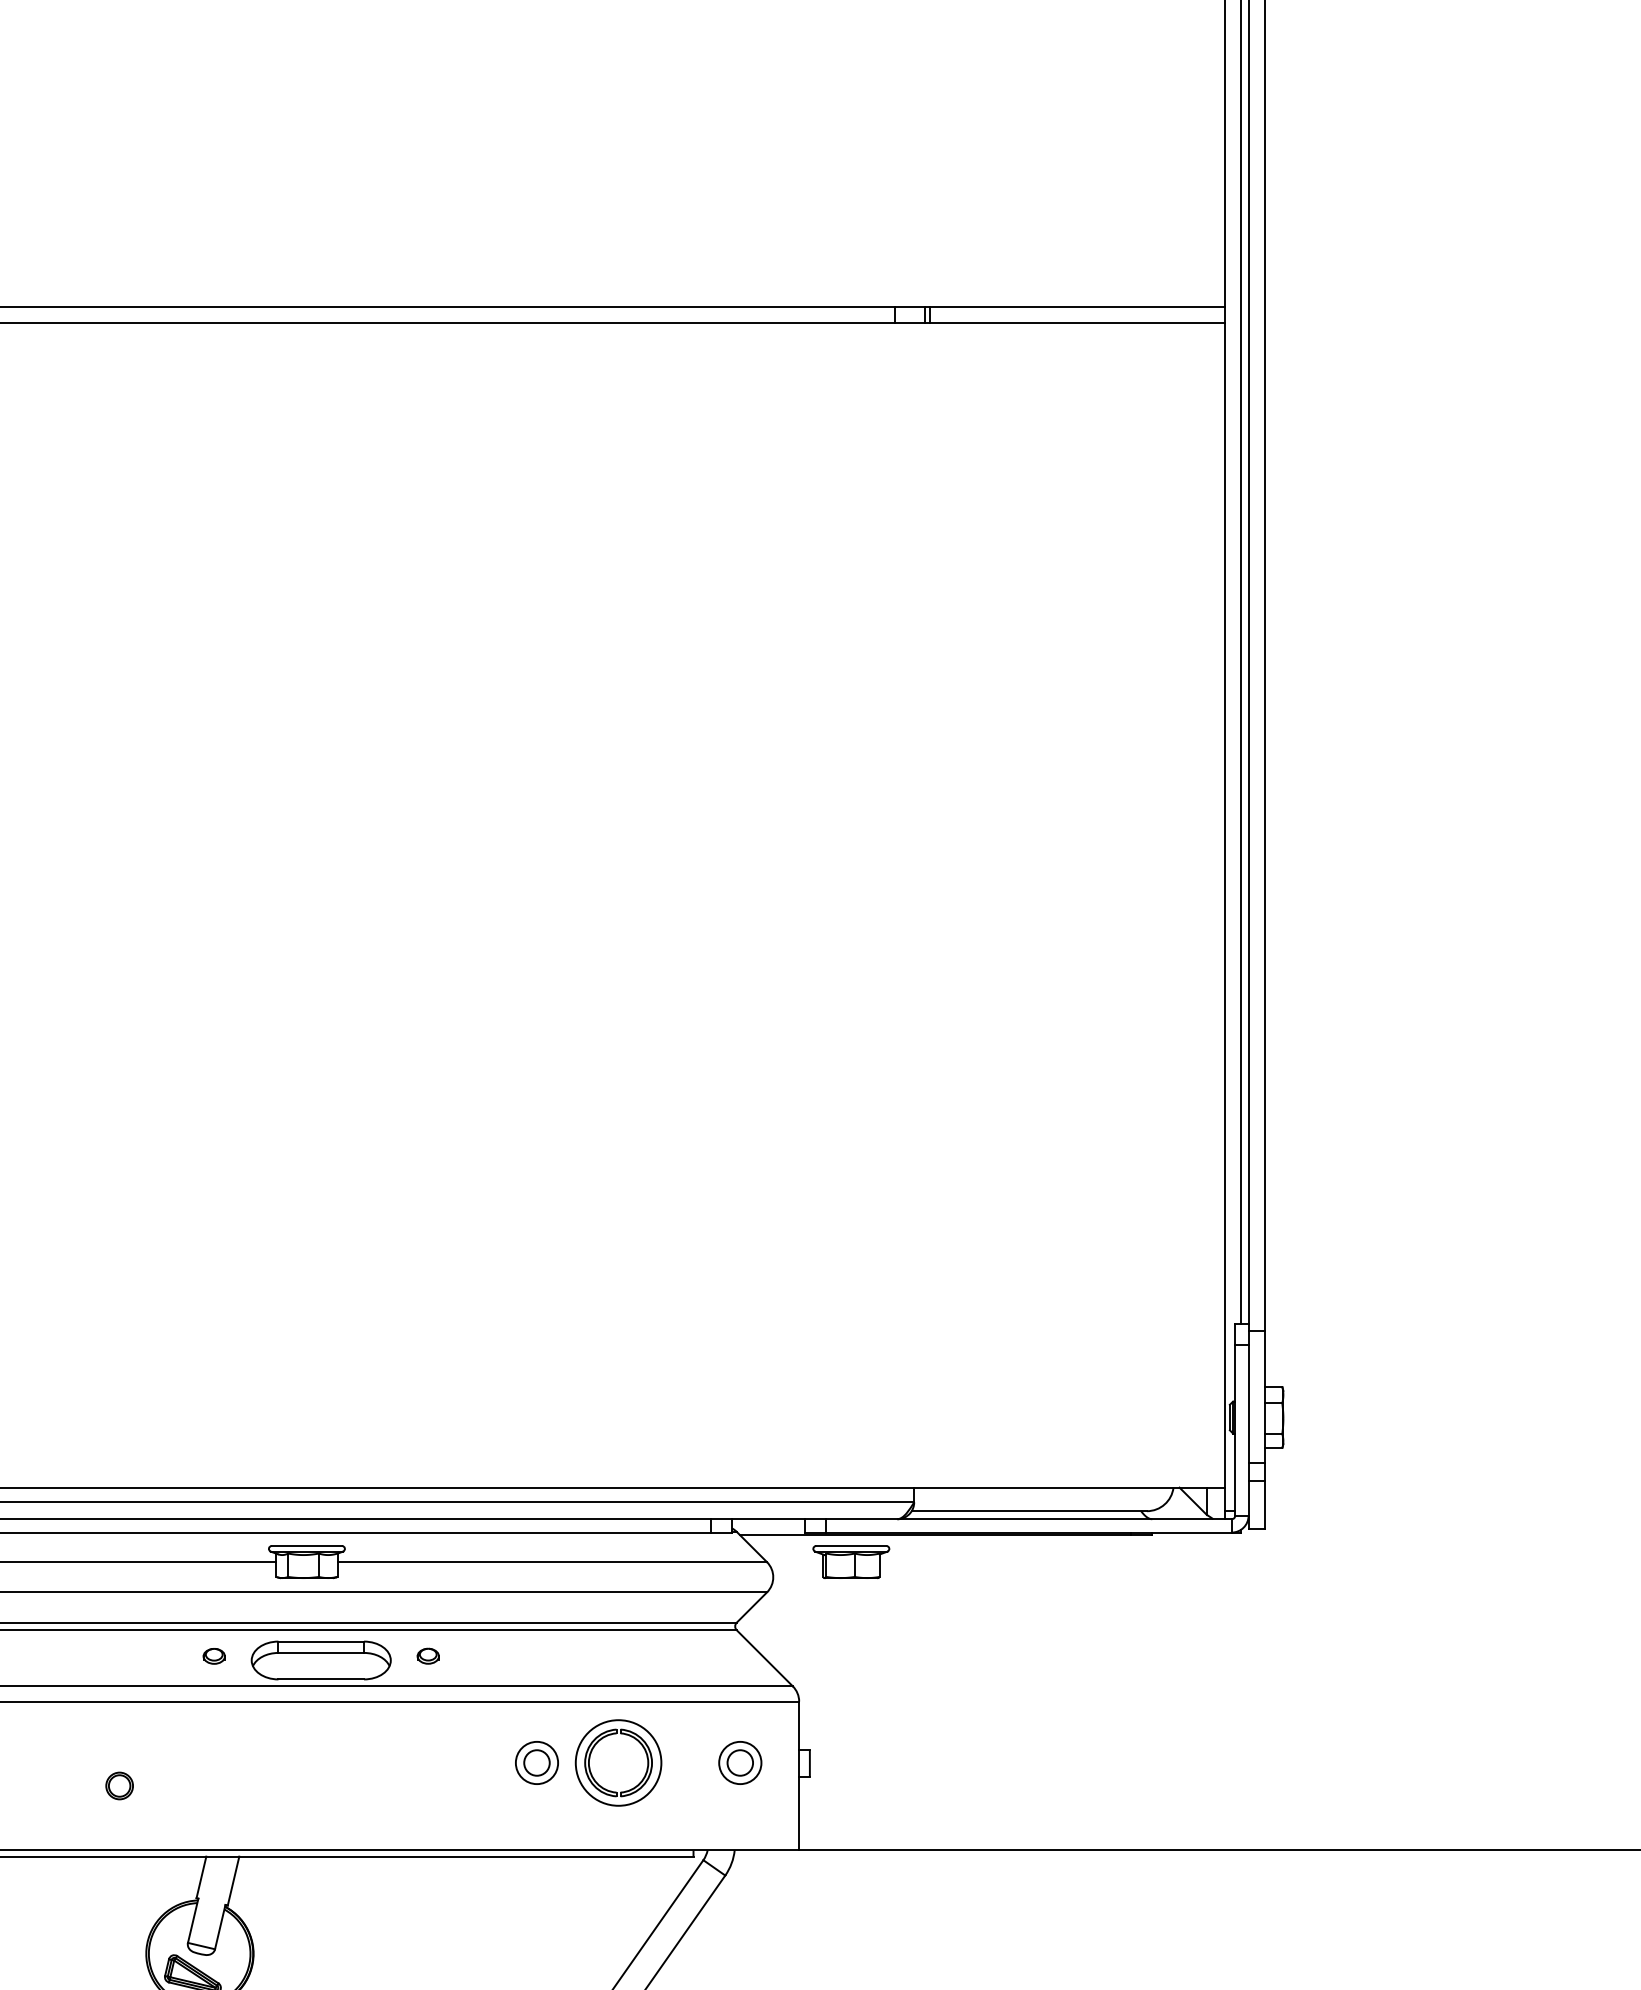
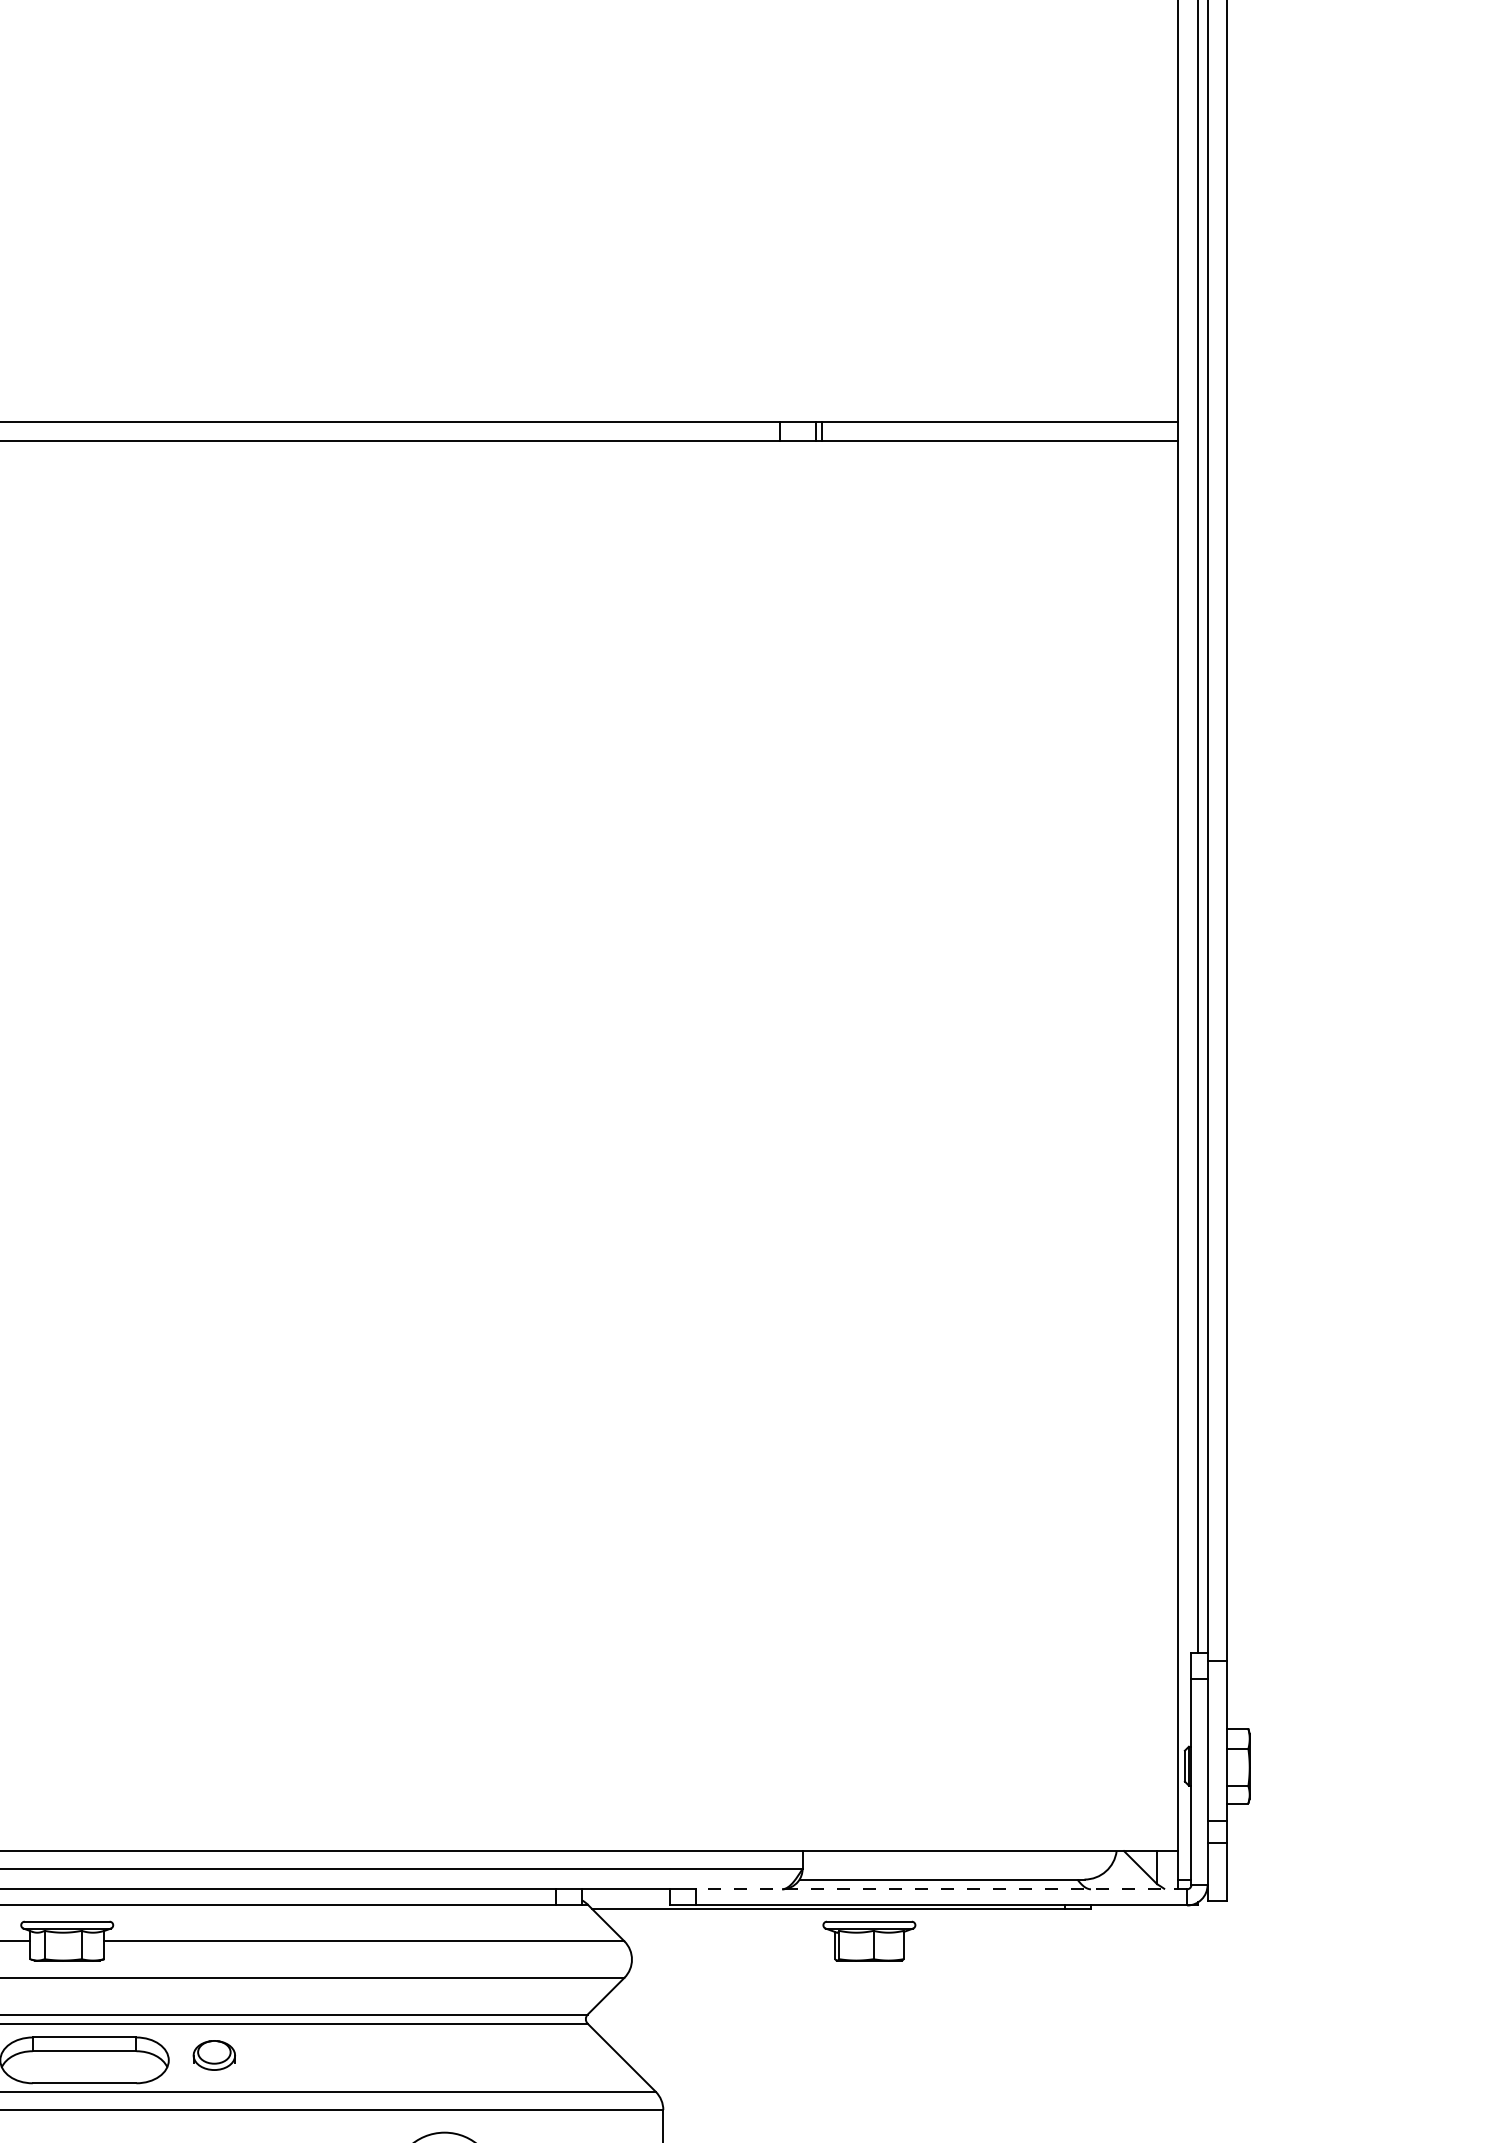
line: (1028, 1519) -> (941, 1889), solid -> dashed
part: (851, 1561) -> (869, 1940), moved
part: (427, 1655) -> (213, 2054), size x1.6

